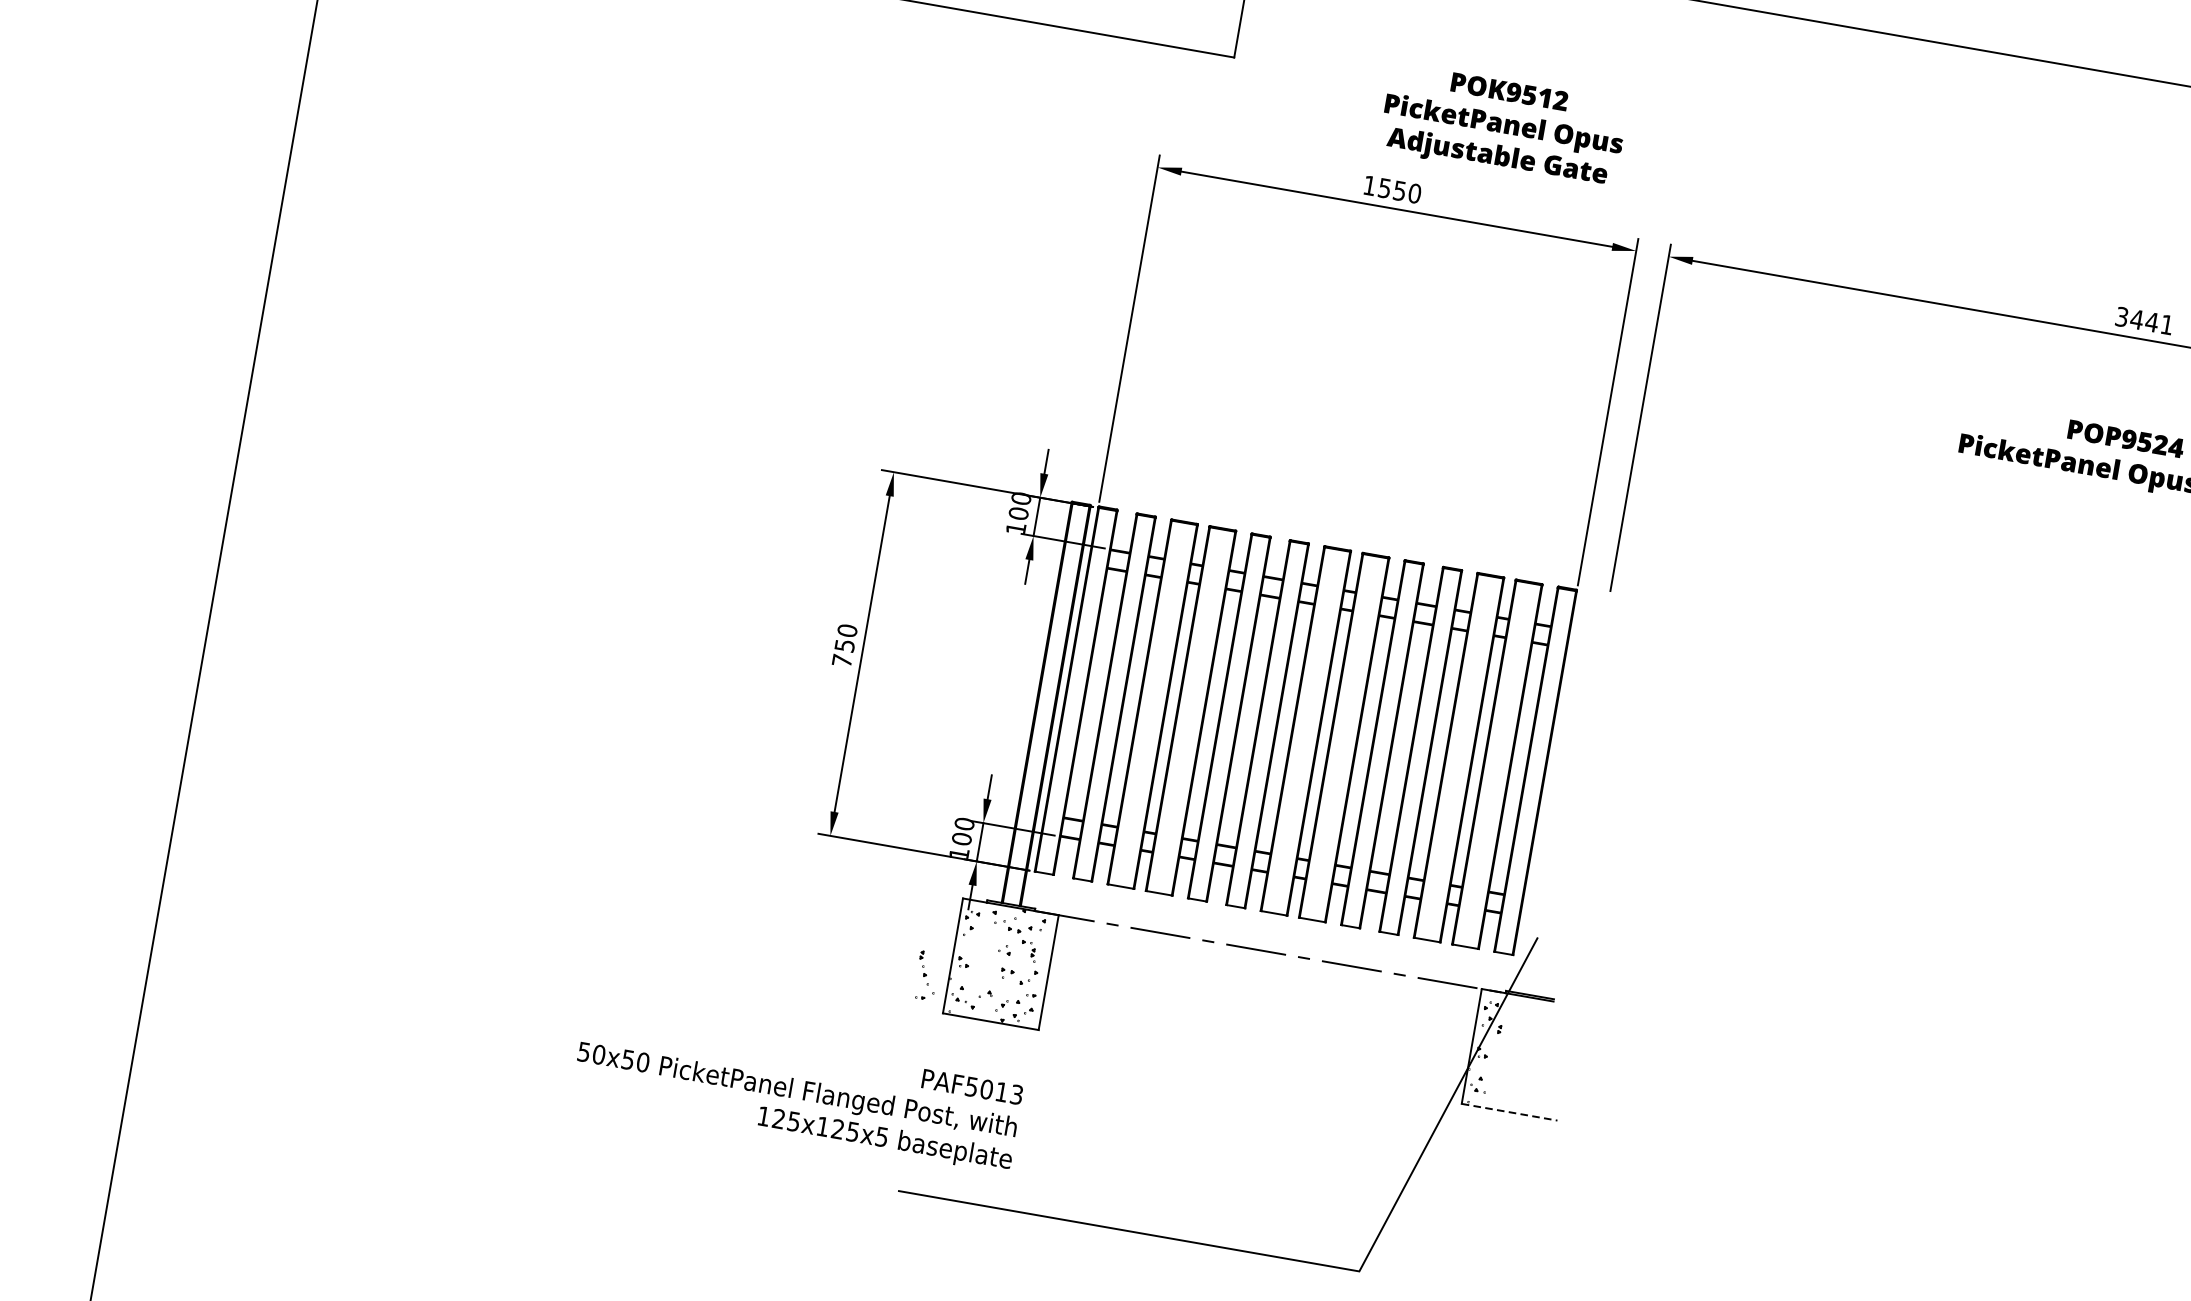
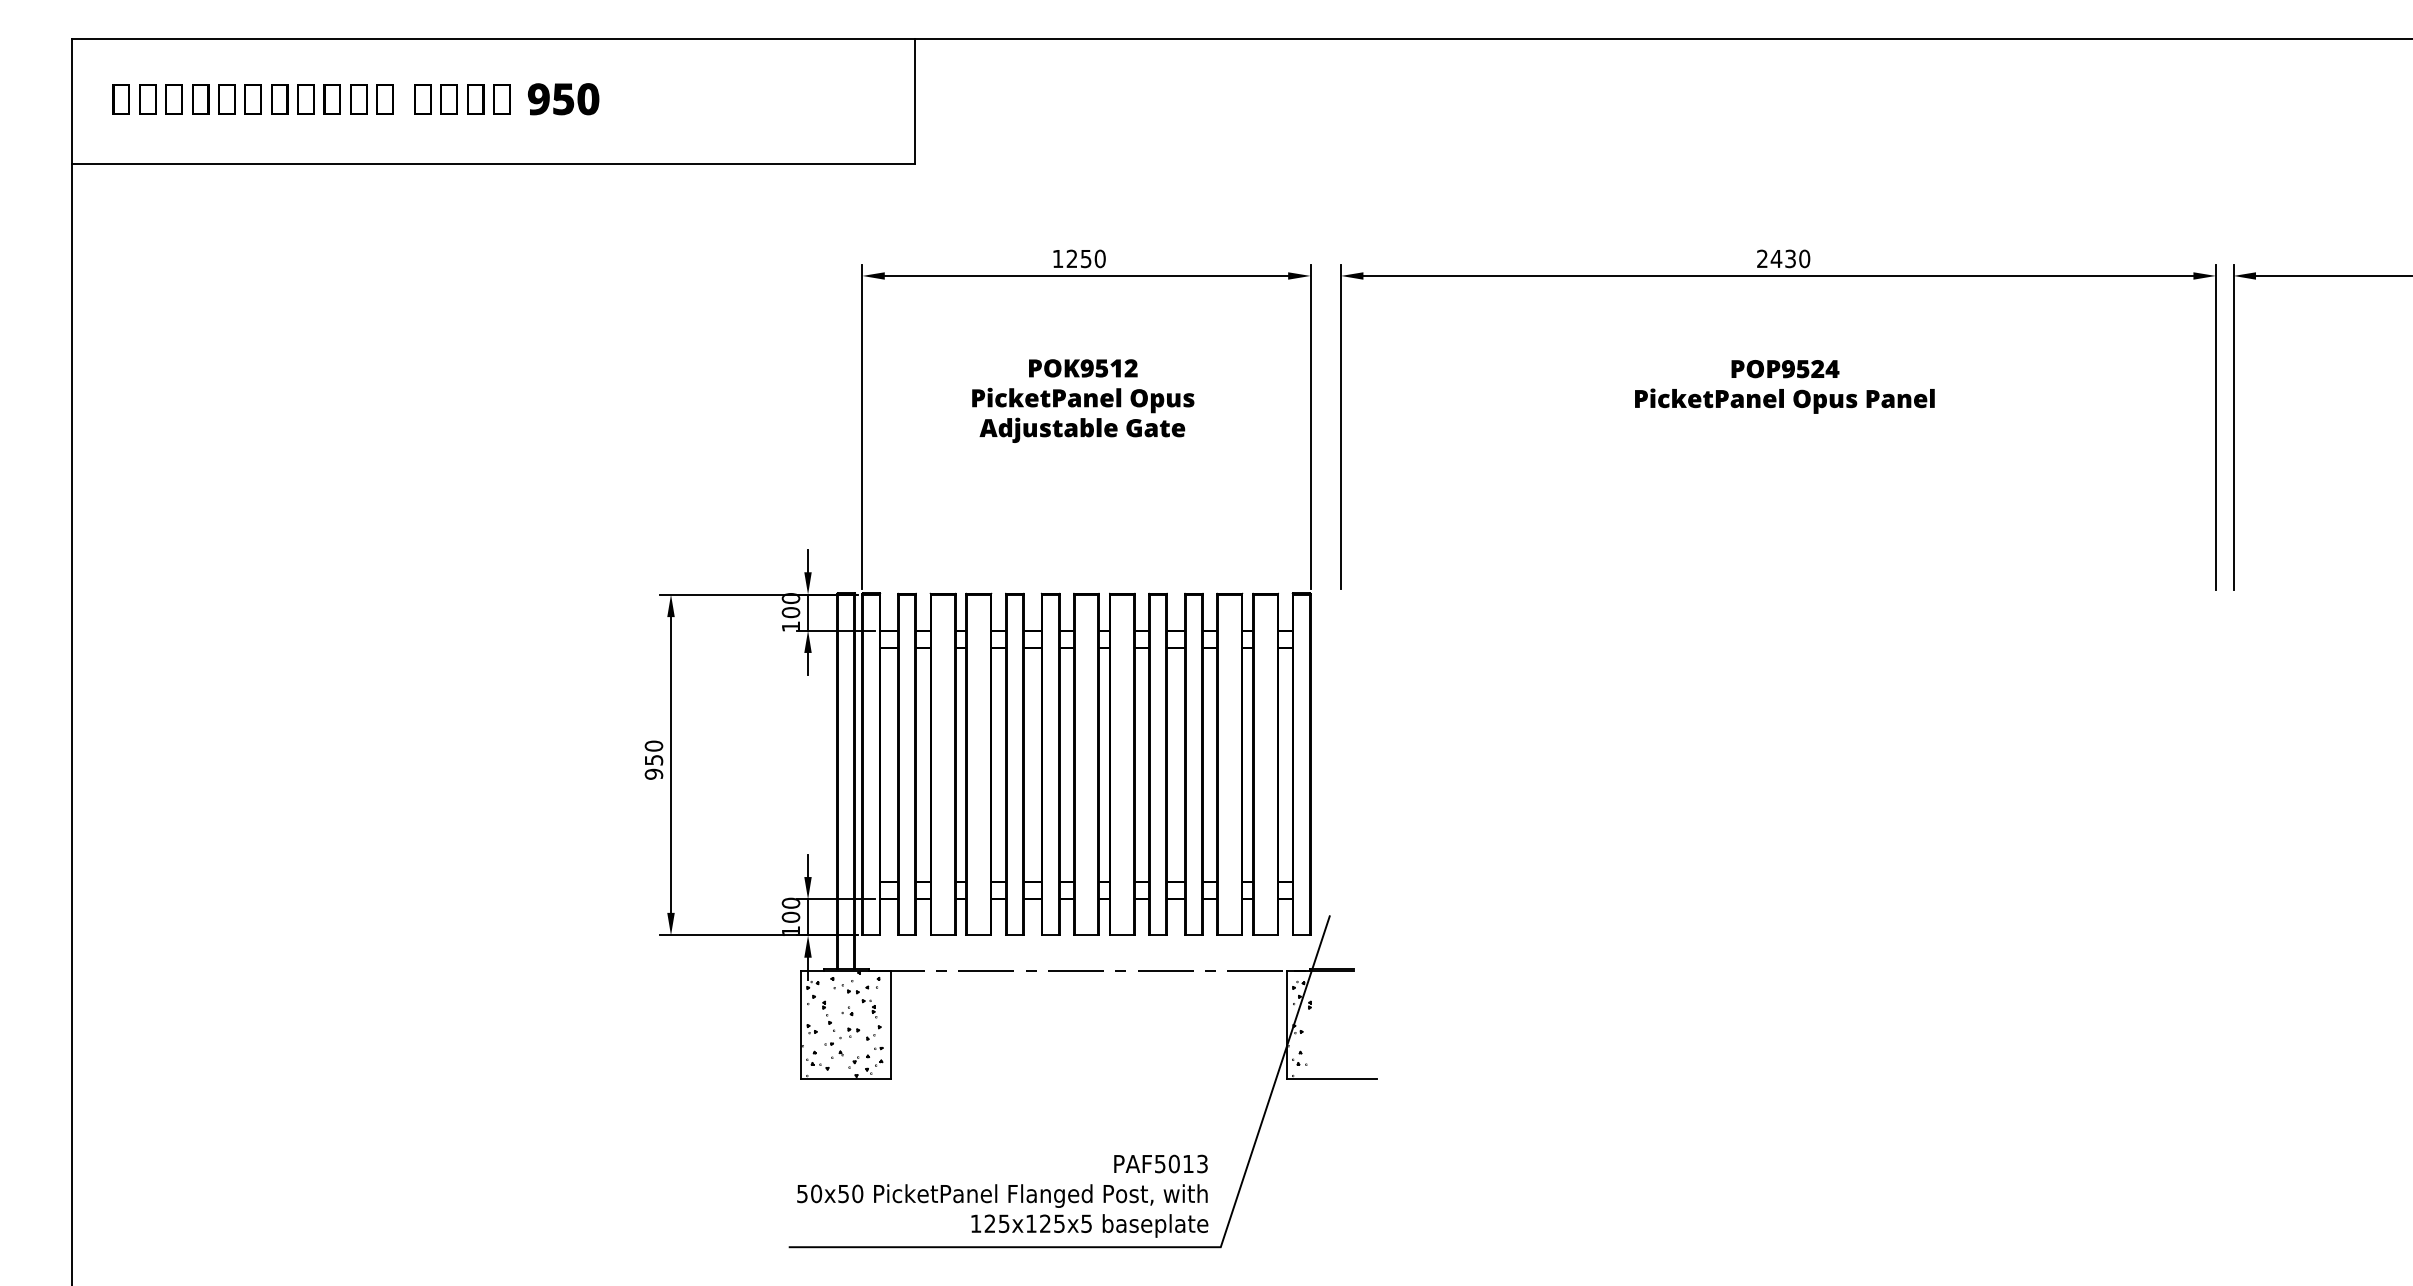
text: (1503, 126) -> (1083, 400), moved
text: (1384, 187) -> (1071, 258), 1550 -> 1250
text: (2144, 320) -> (1783, 258), 3441 -> 2430
text: (841, 659) -> (653, 773), 750 -> 950
part: (926, 975) -> (831, 1022), moved
text: (797, 1091) -> (1002, 1195), moved
line: (1510, 1112) -> (1332, 1078), dashed -> solid

